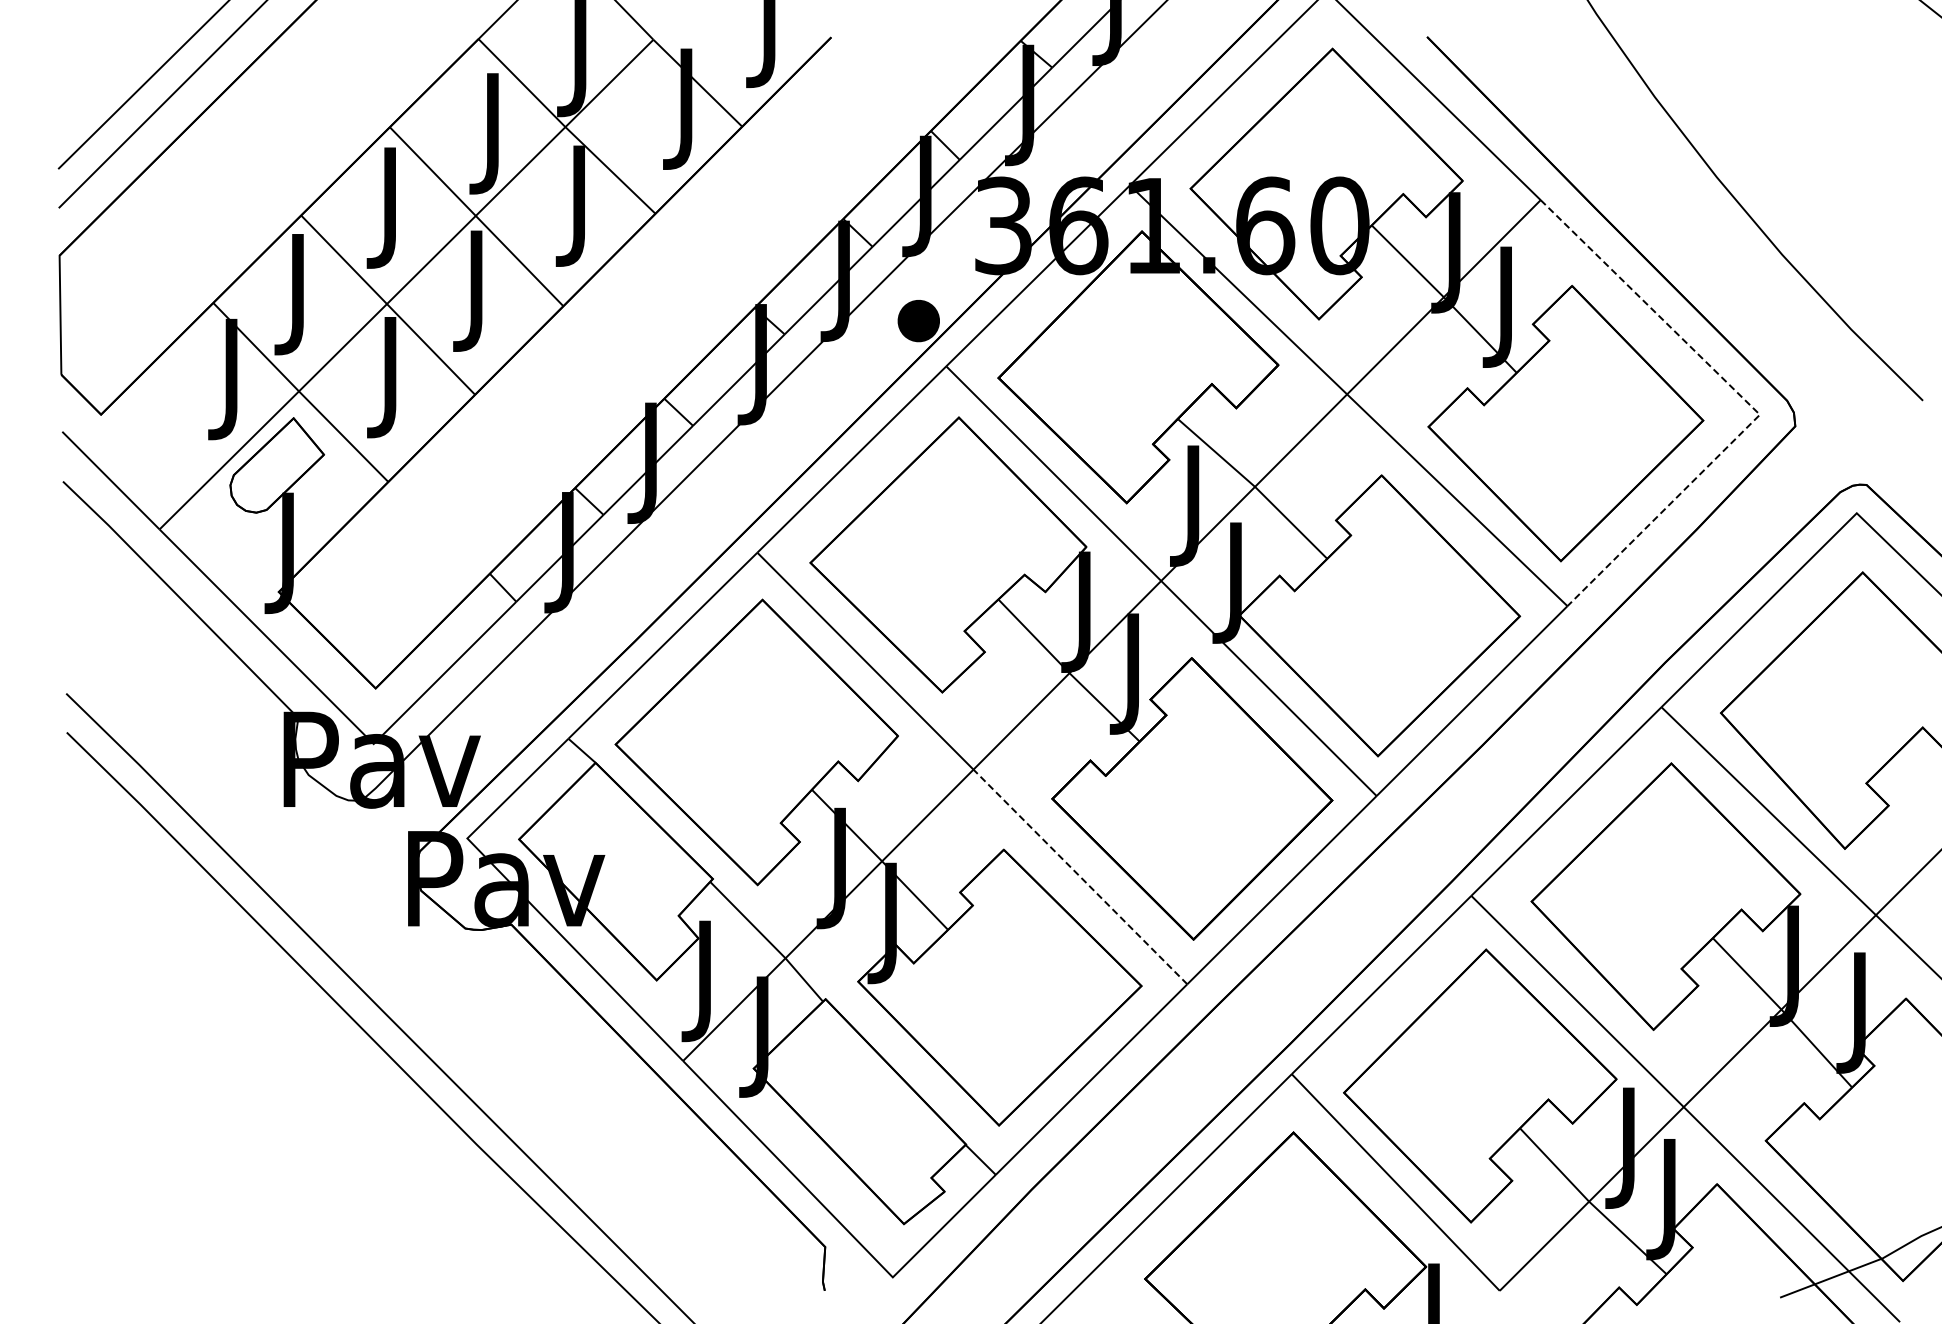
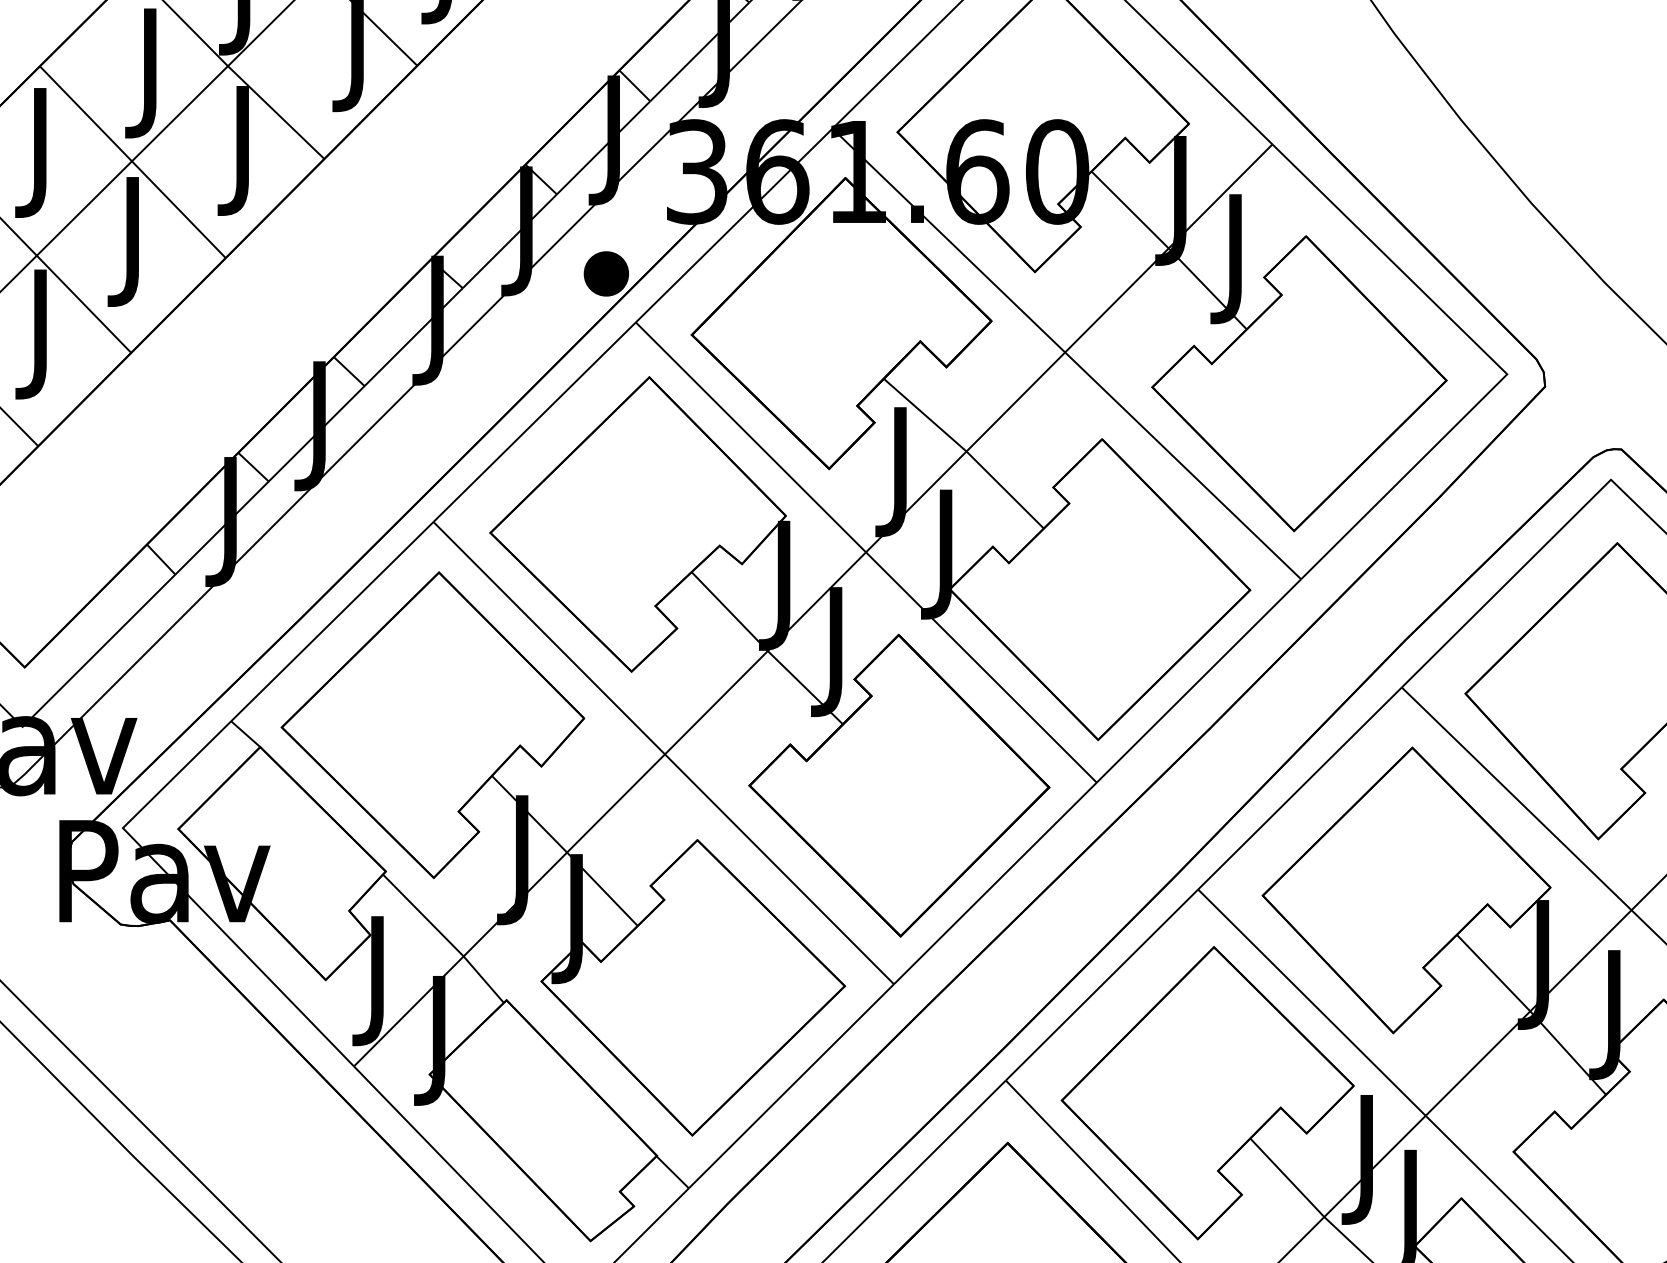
line: (1747, 402) -> (1493, 361), dashed -> solid
line: (1080, 876) -> (779, 868), dashed -> solid

